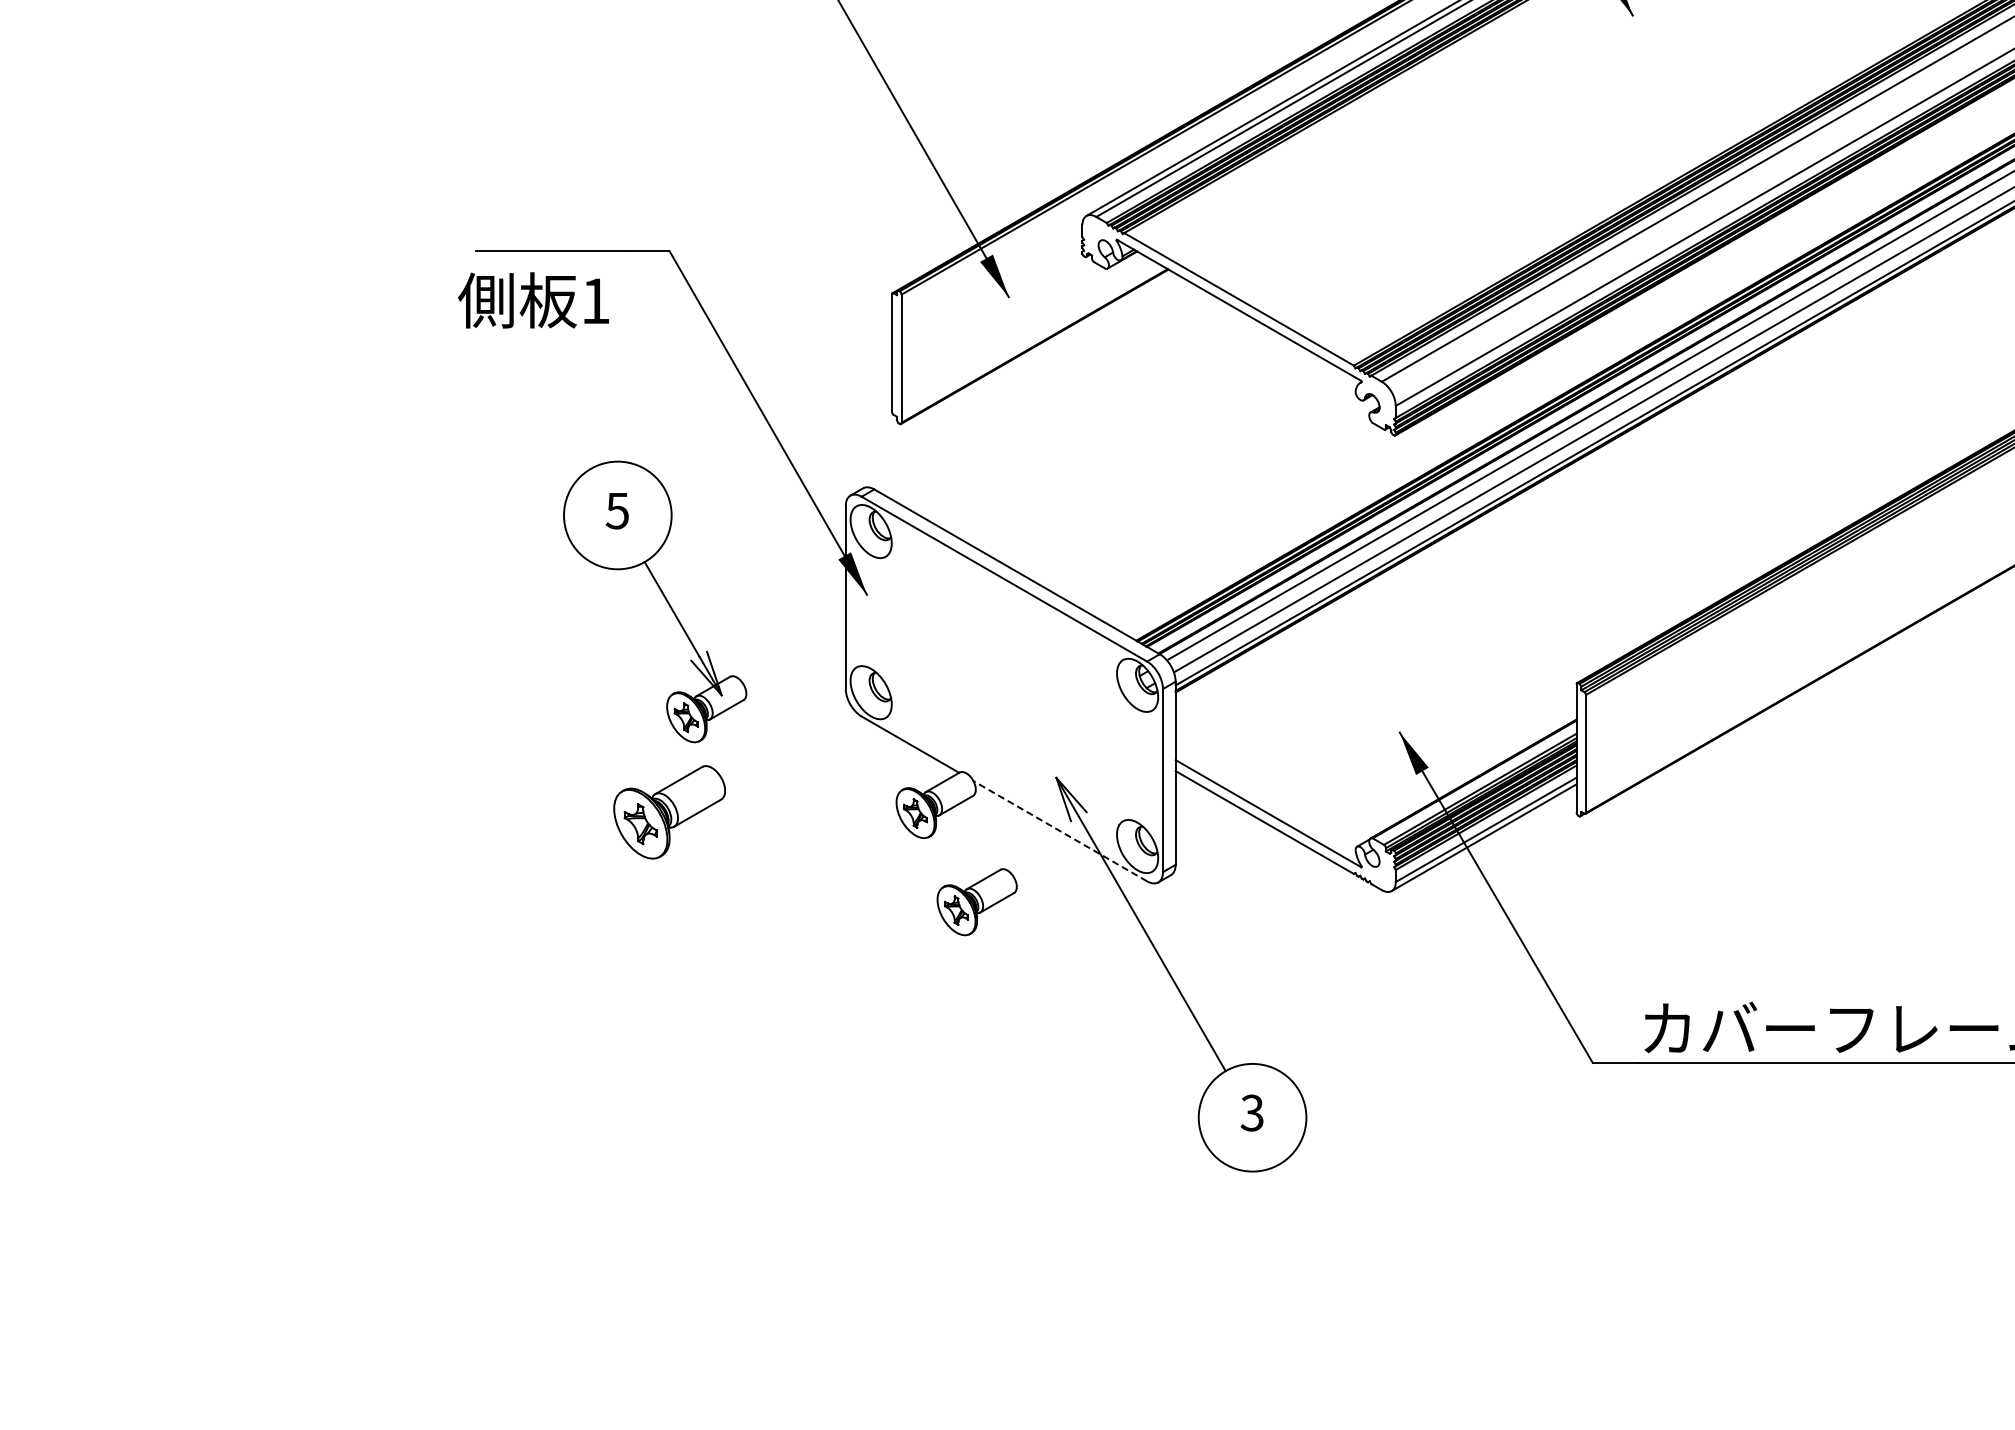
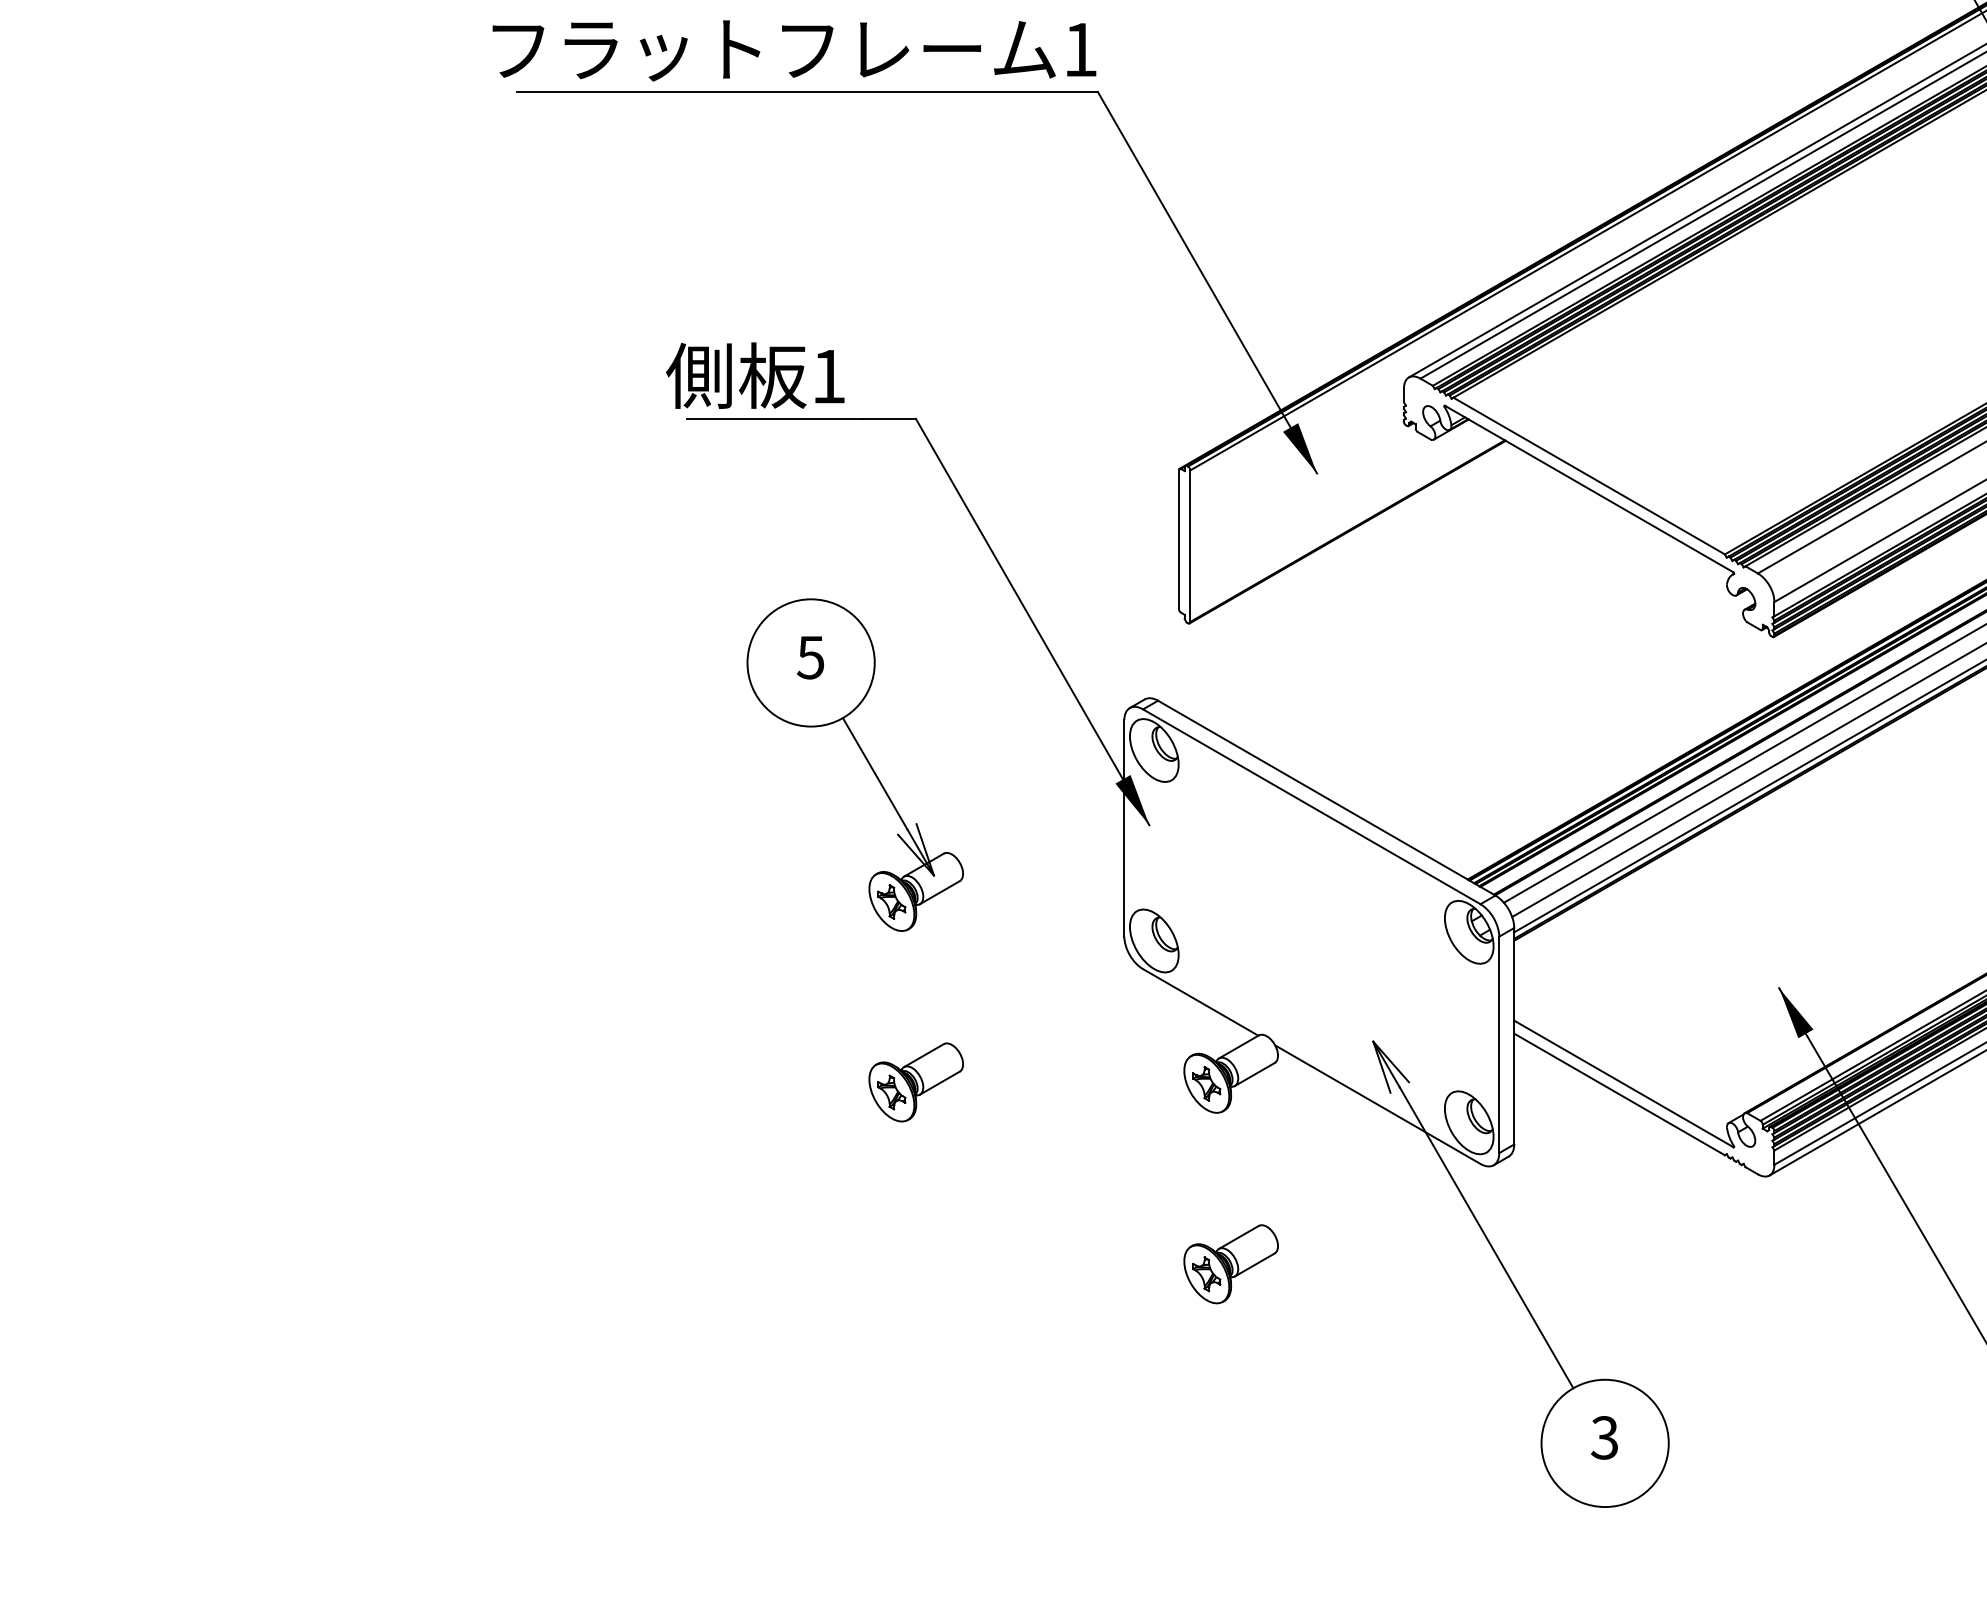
text: (533, 300) -> (755, 375), moved
part: (663, 596) -> (865, 758), moved
part: (669, 812) -> (915, 1082), size x0.71
line: (1059, 830) -> (1376, 1103), dashed -> solid
part: (976, 902) -> (1230, 1264), moved

